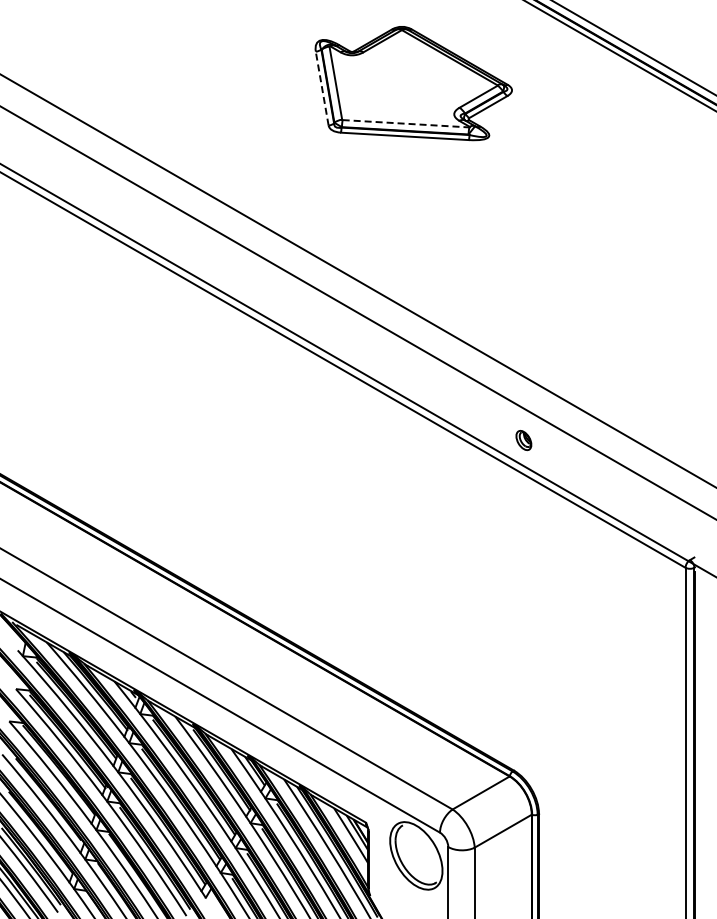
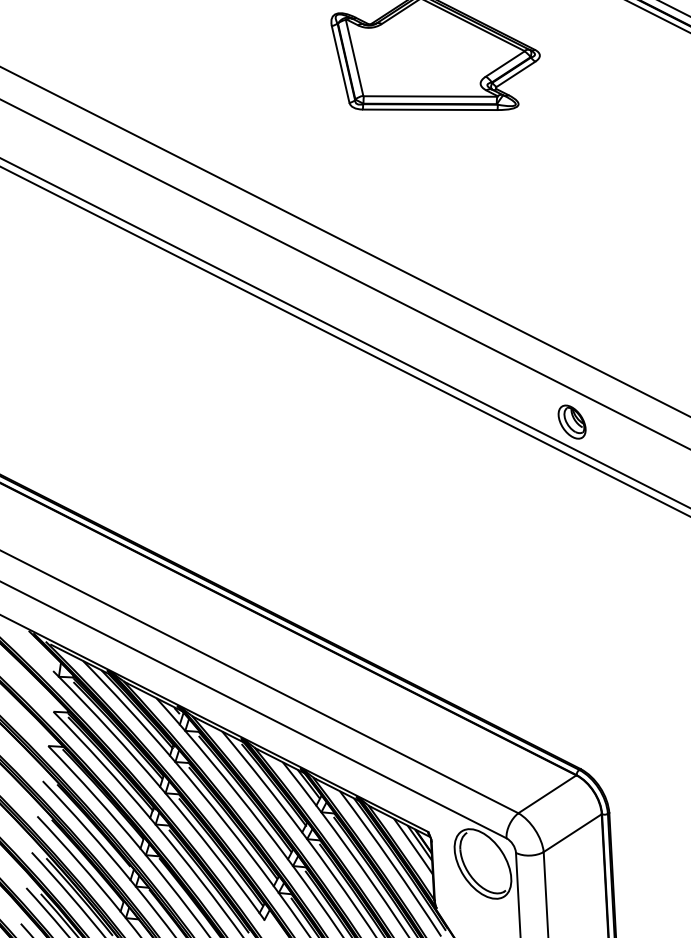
line: (322, 88) -> (340, 64), dashed -> solid
line: (406, 123) -> (431, 96), dashed -> solid
part: (523, 440) -> (571, 422), size x1.67

